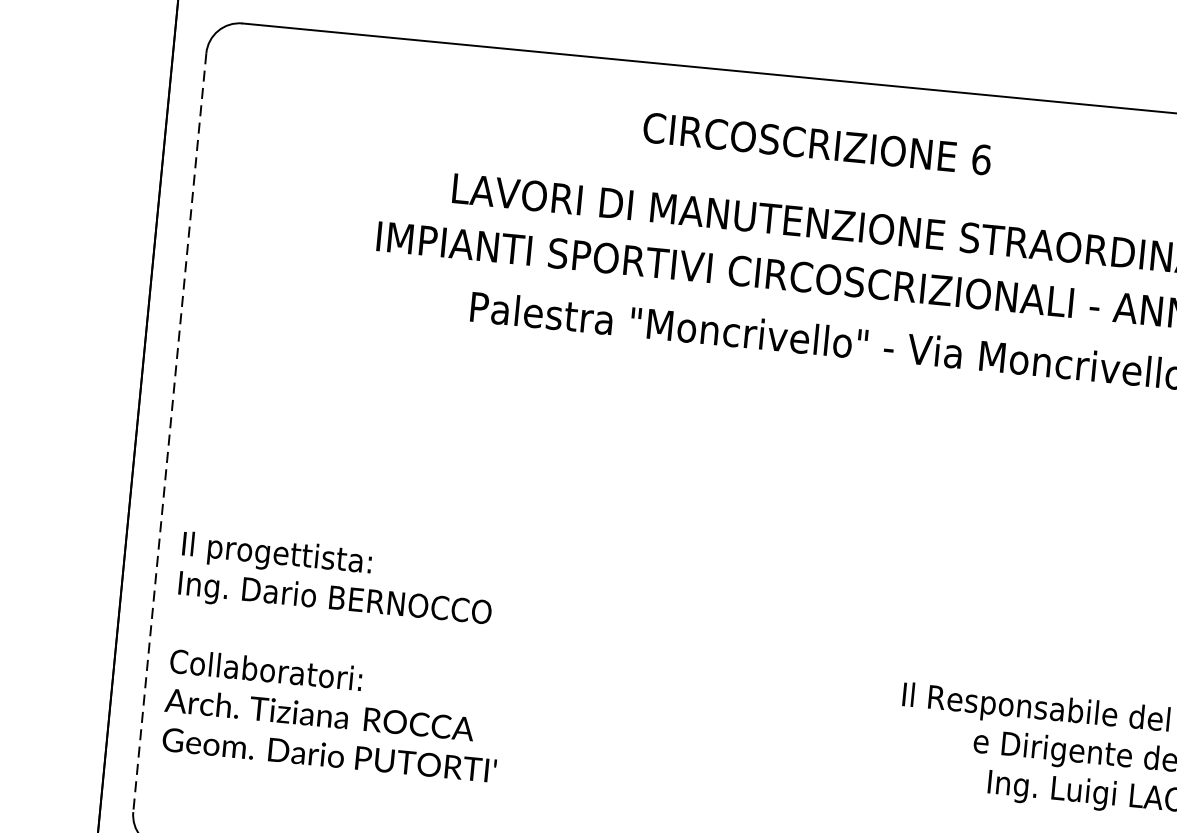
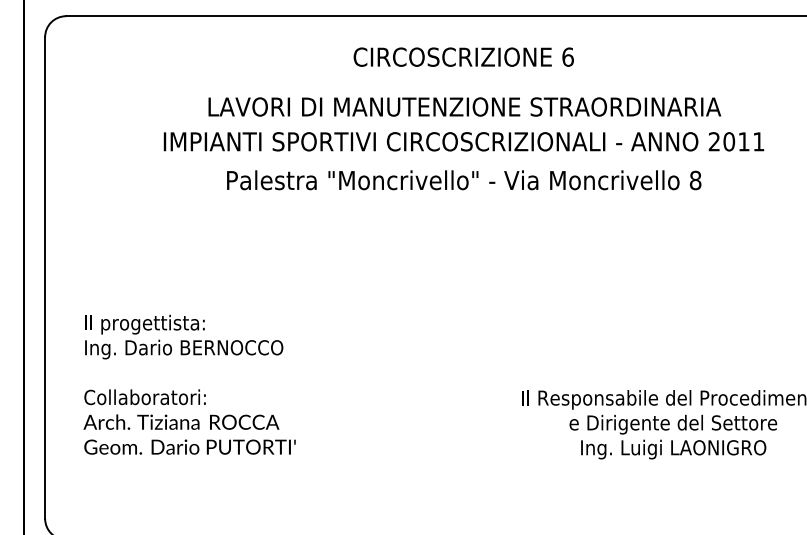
text: (816, 142) -> (463, 56), moved
line: (170, 432) -> (45, 277), dashed -> solid
text: (338, 656) -> (189, 384), moved

